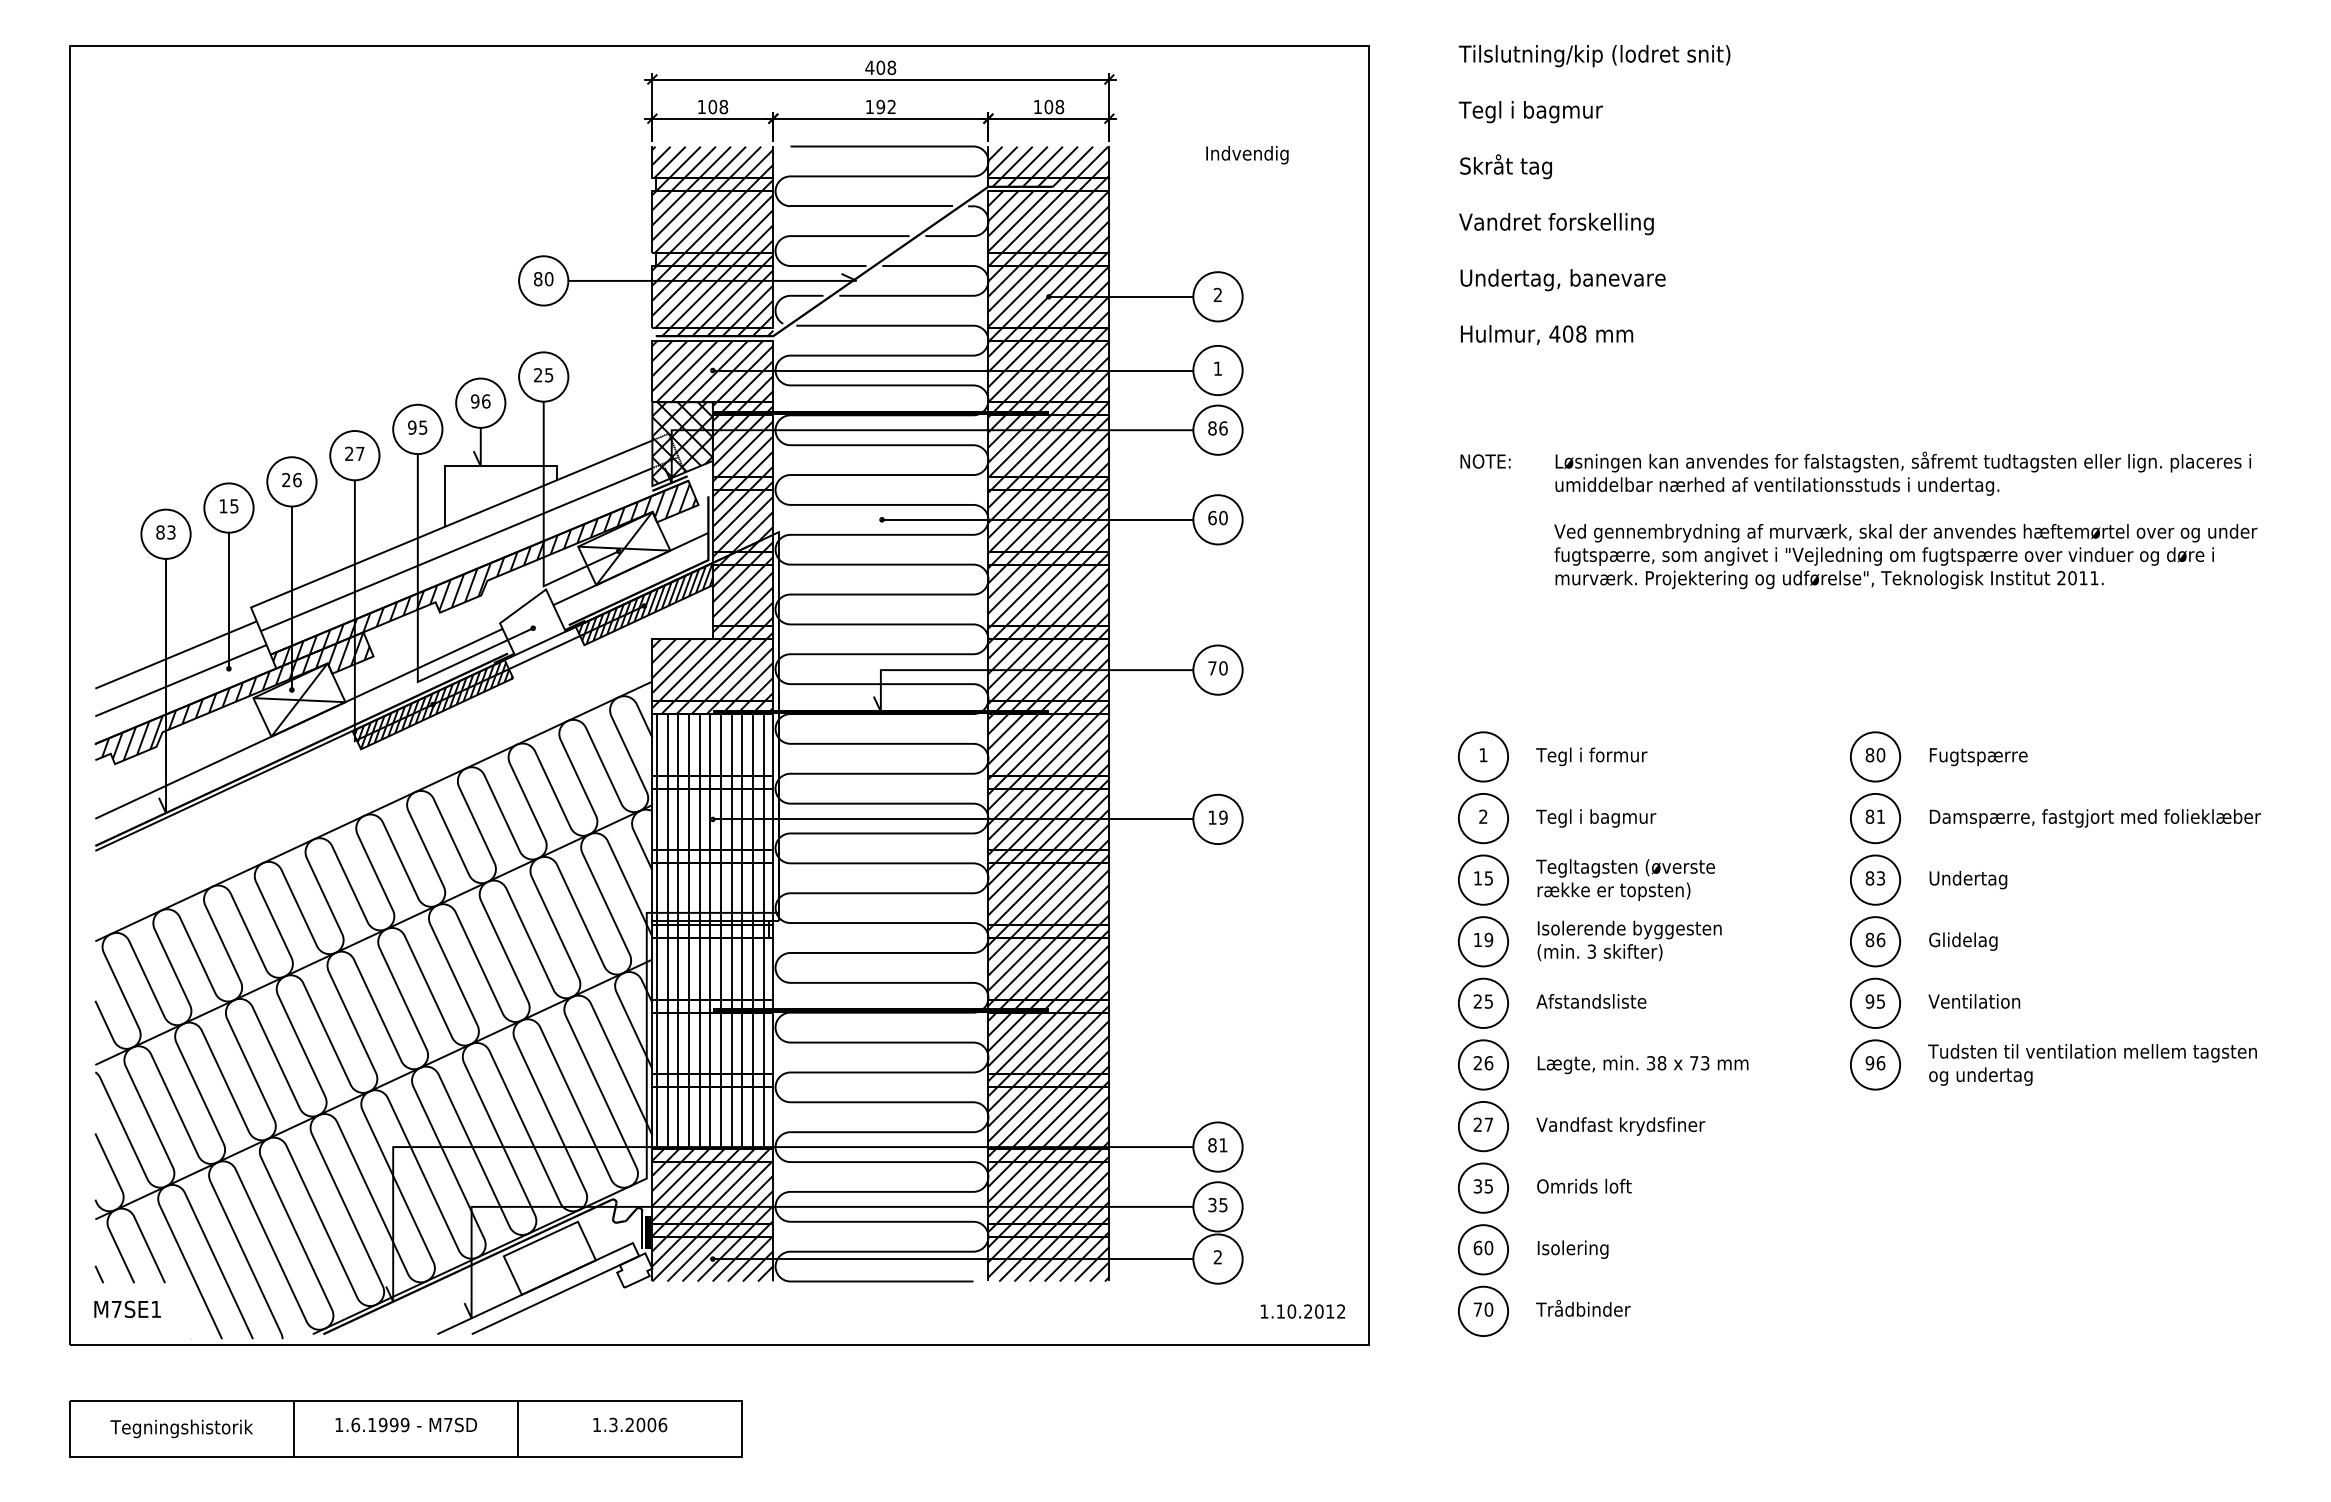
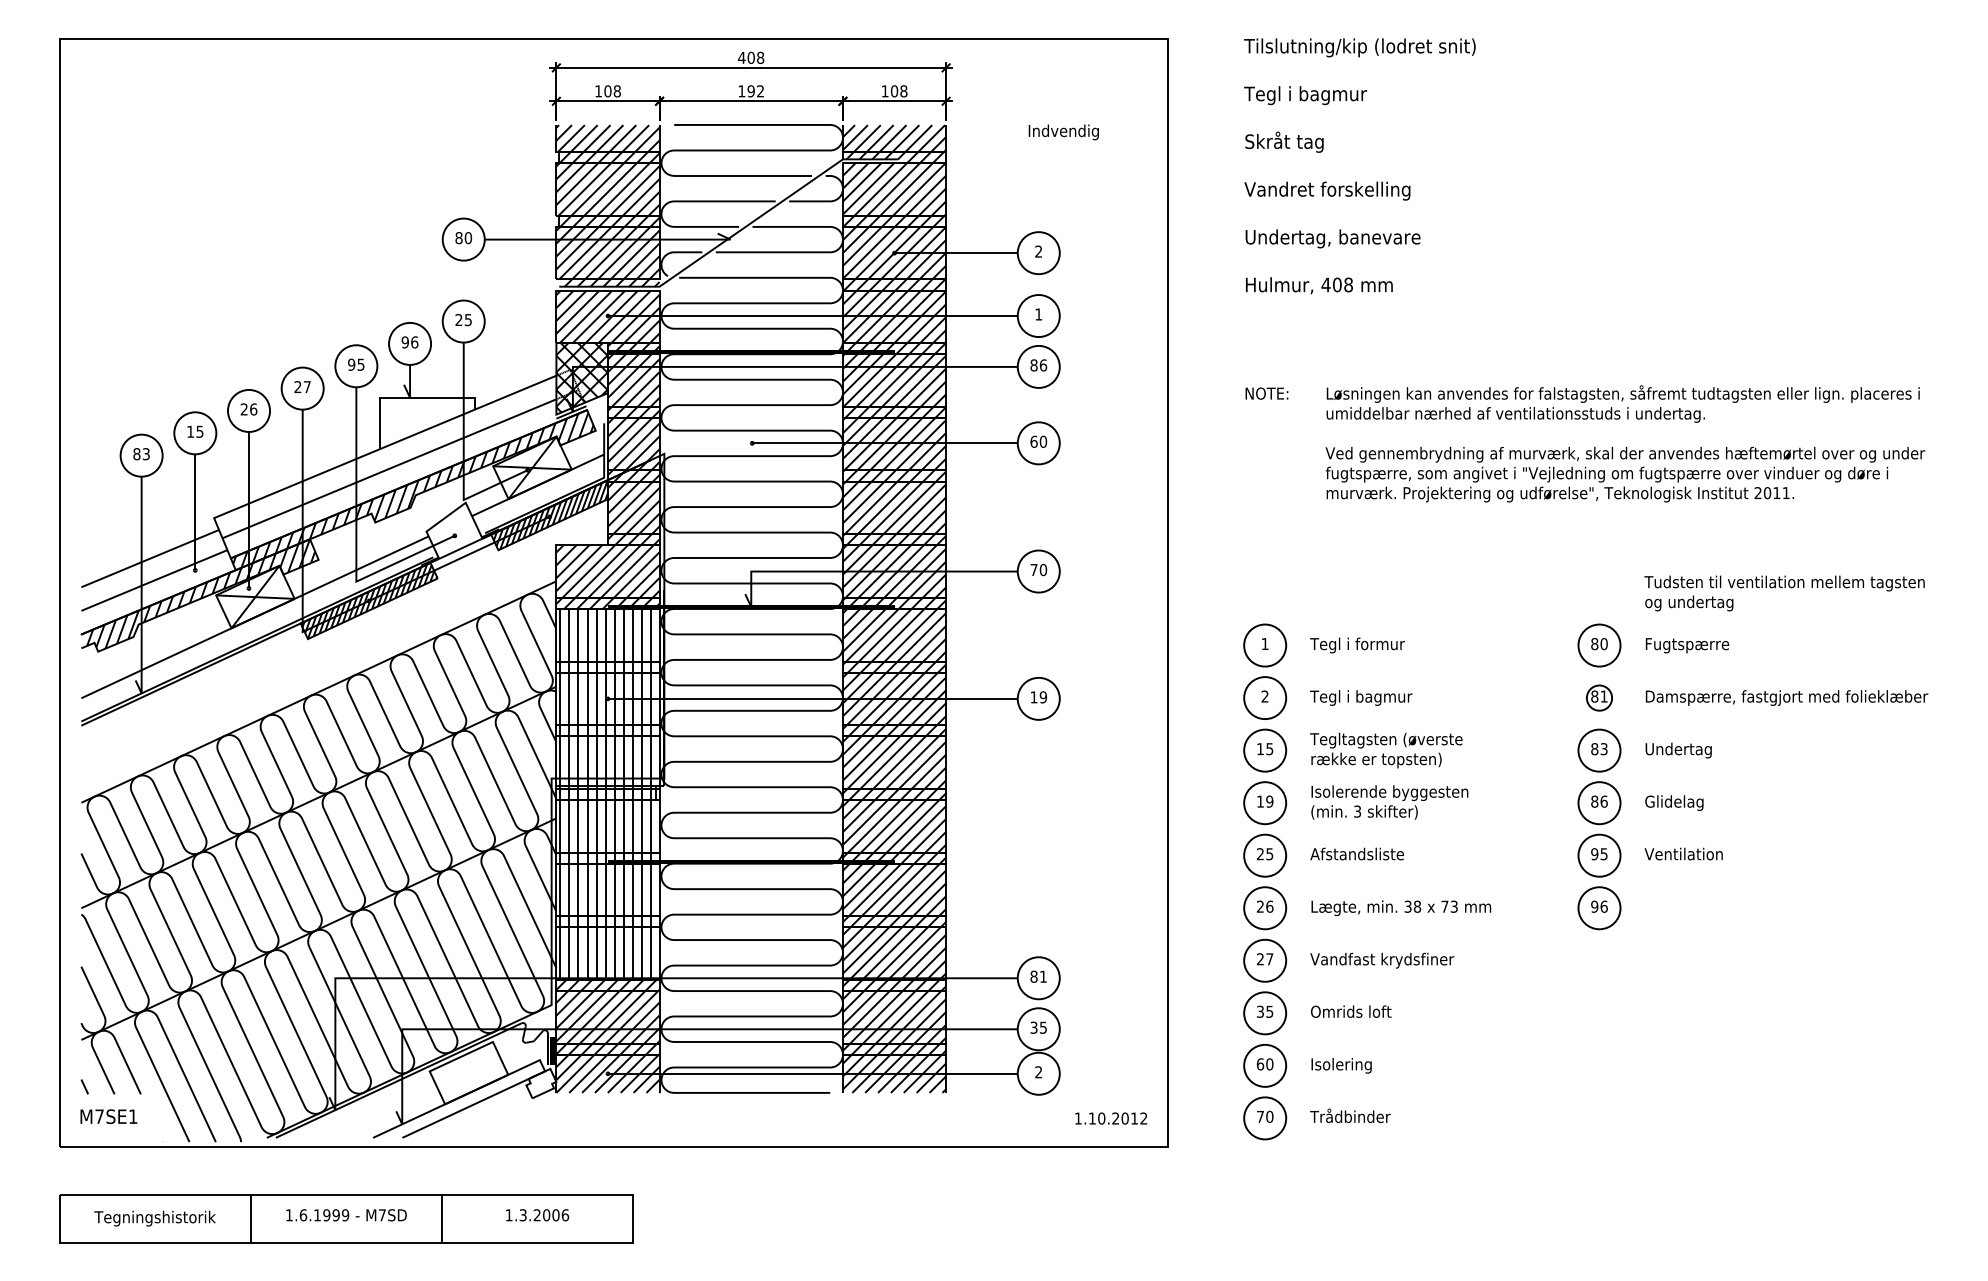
circle: (1875, 818) -> (1599, 698), size x0.6
text: (2092, 1064) -> (1784, 593), moved

